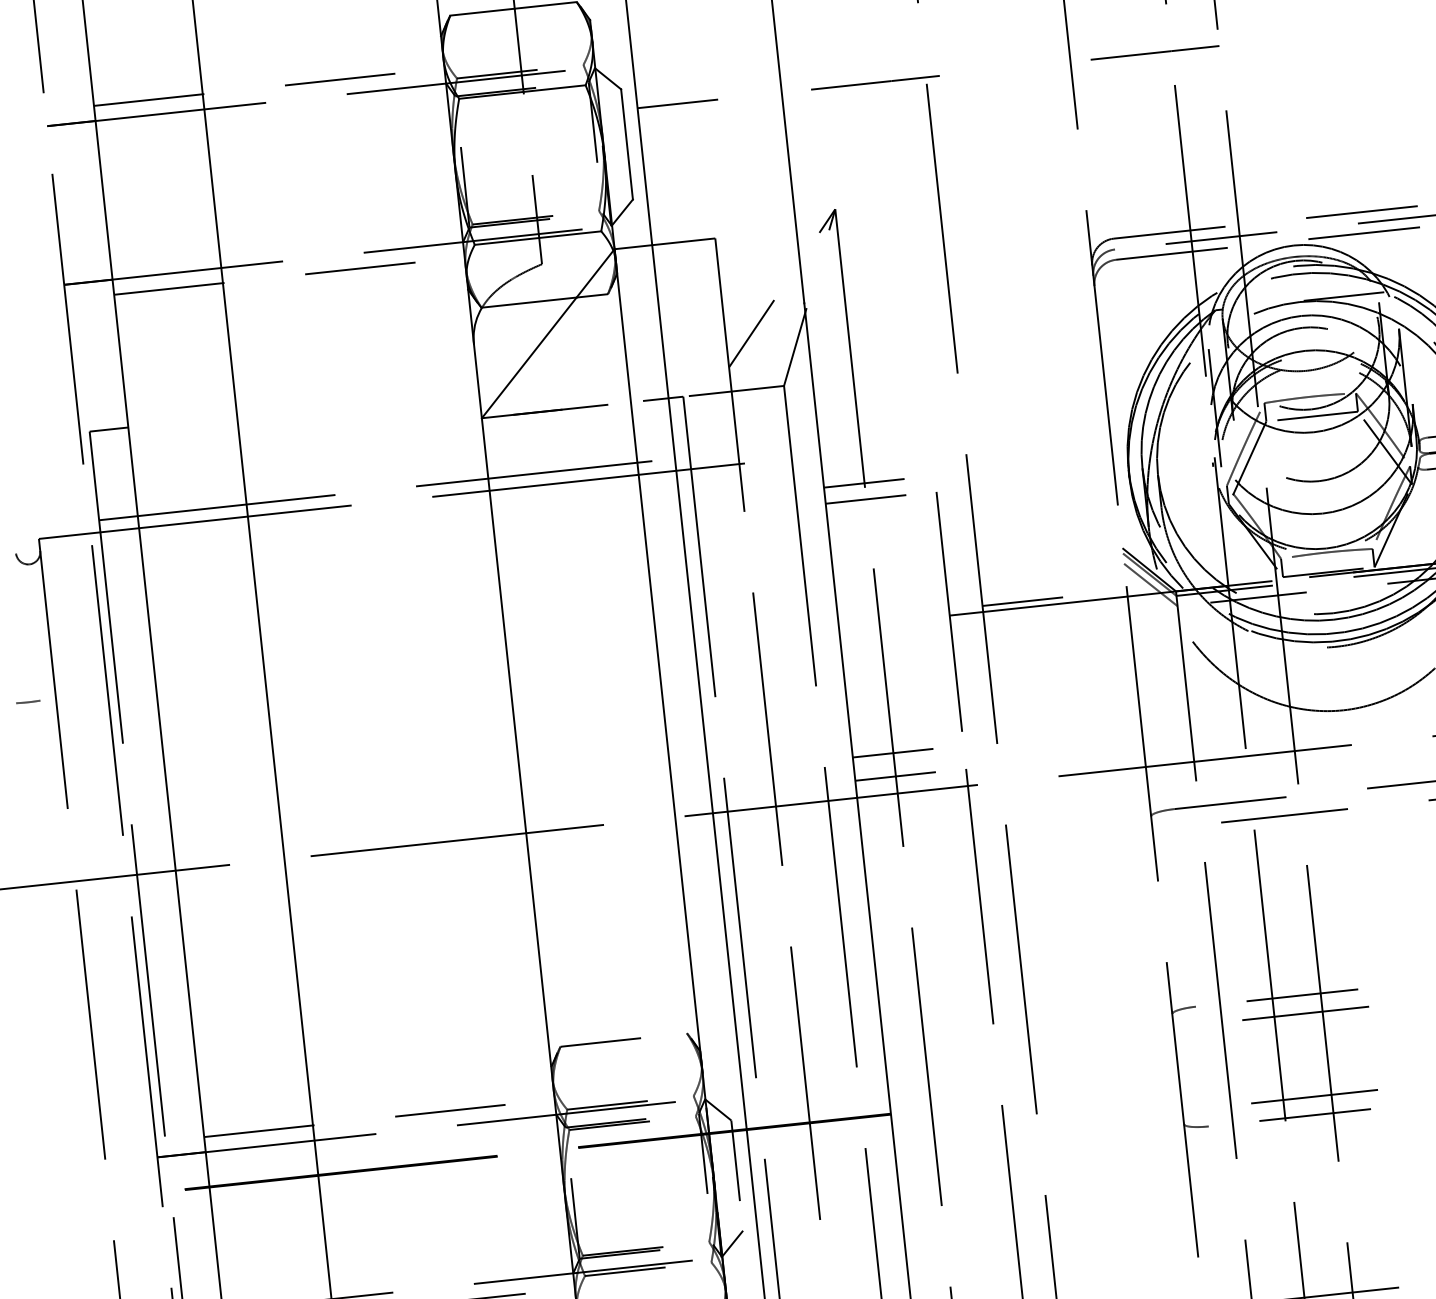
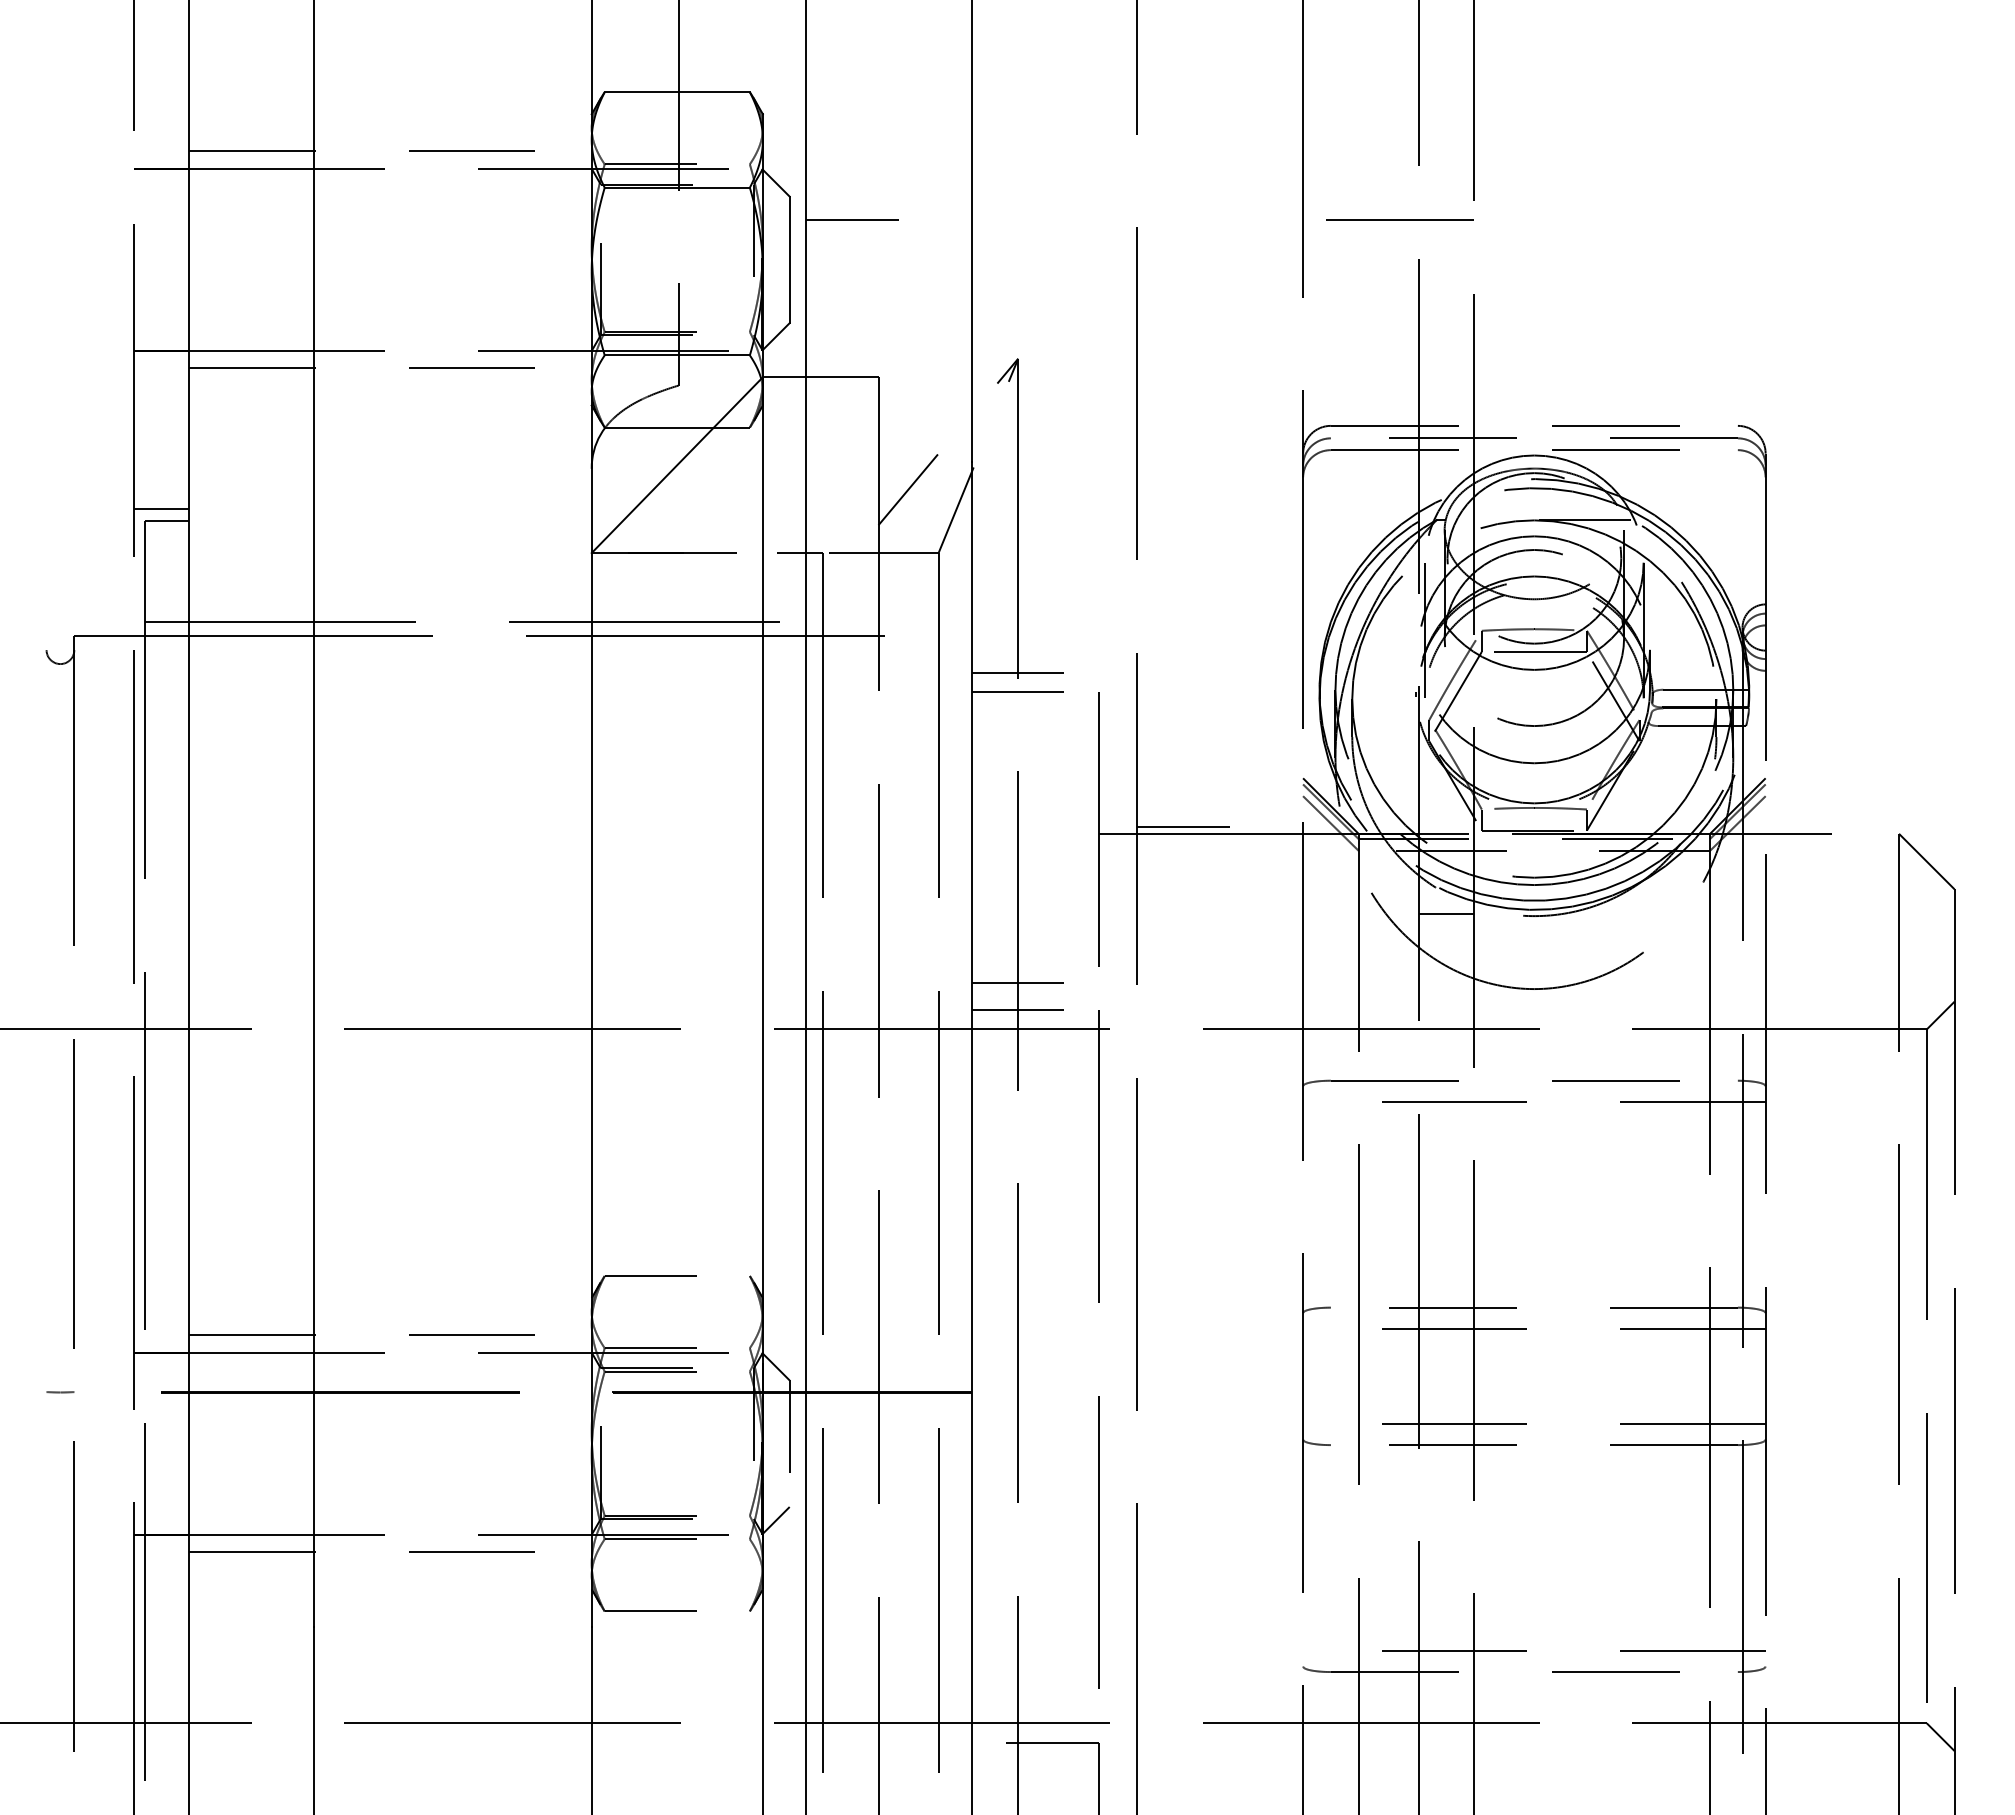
line: (874, 82) -> (1078, 219), removed
line: (103, 420) -> (161, 509), added
line: (1259, 652) -> (1446, 913), added
line: (28, 702) -> (60, 1392), moved

